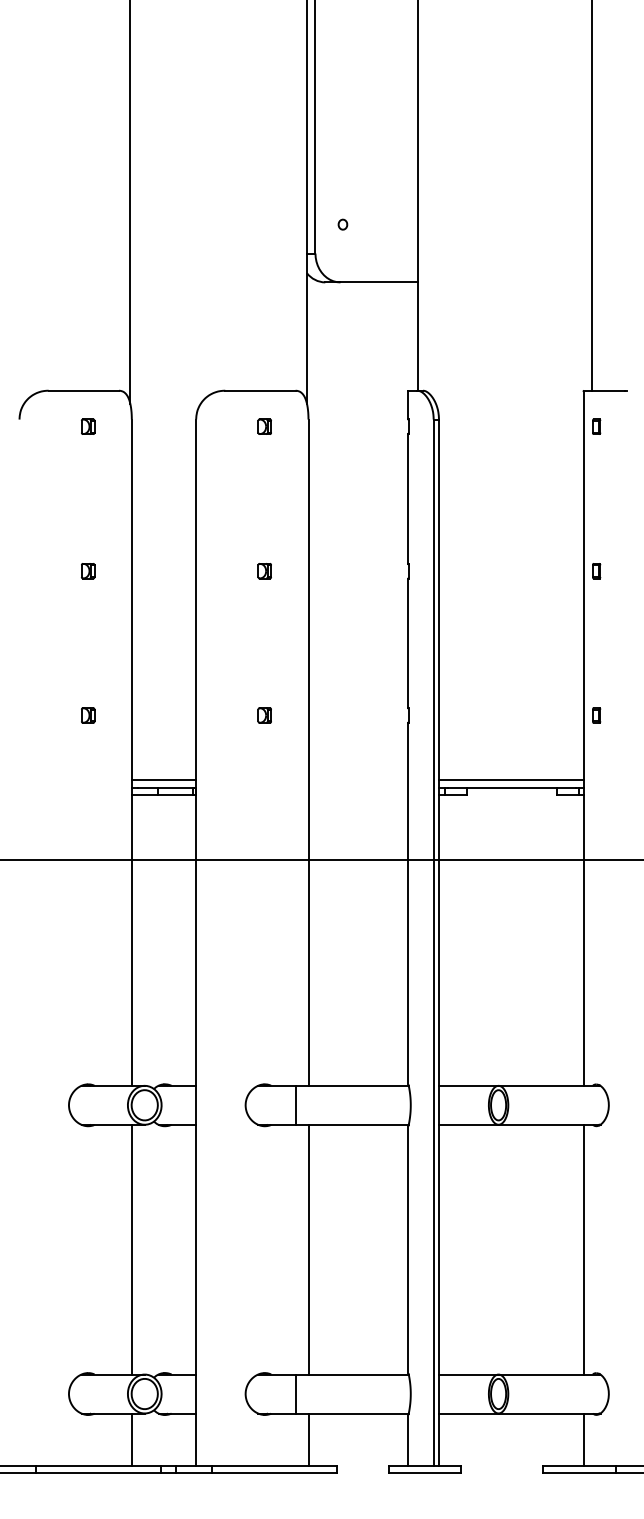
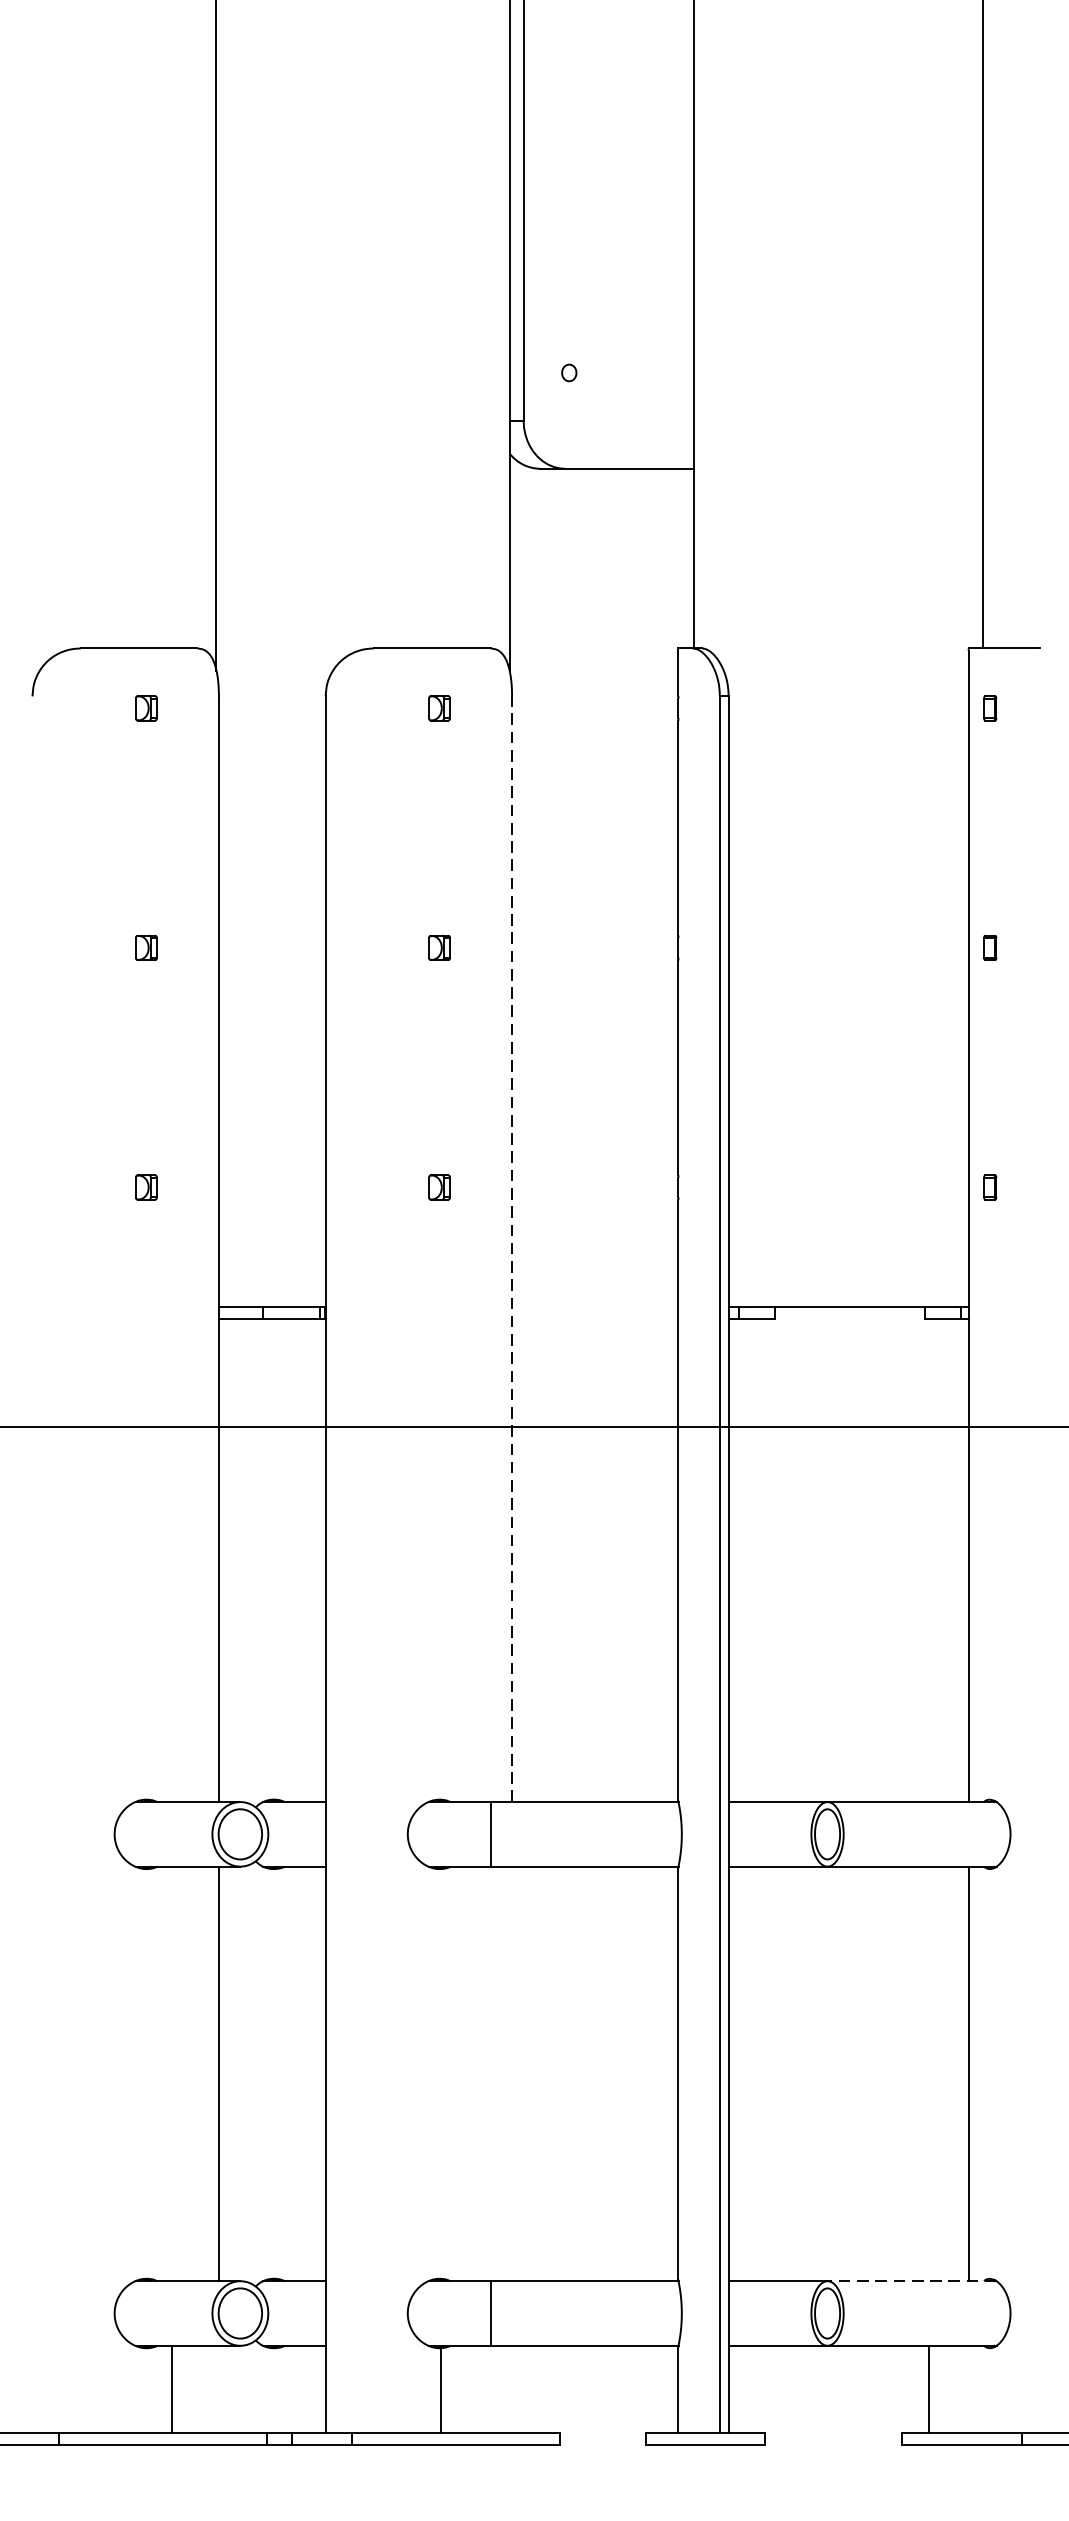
line: (308, 752) -> (512, 1248), solid -> dashed
line: (163, 780) -> (271, 1295), removed
line: (511, 780) -> (848, 1295), removed
line: (308, 1249) -> (512, 2073), removed
line: (549, 1374) -> (912, 2281), solid -> dashed
line: (131, 1439) -> (171, 2388), moved
line: (308, 1439) -> (440, 2388), moved
line: (583, 1439) -> (928, 2388), moved

